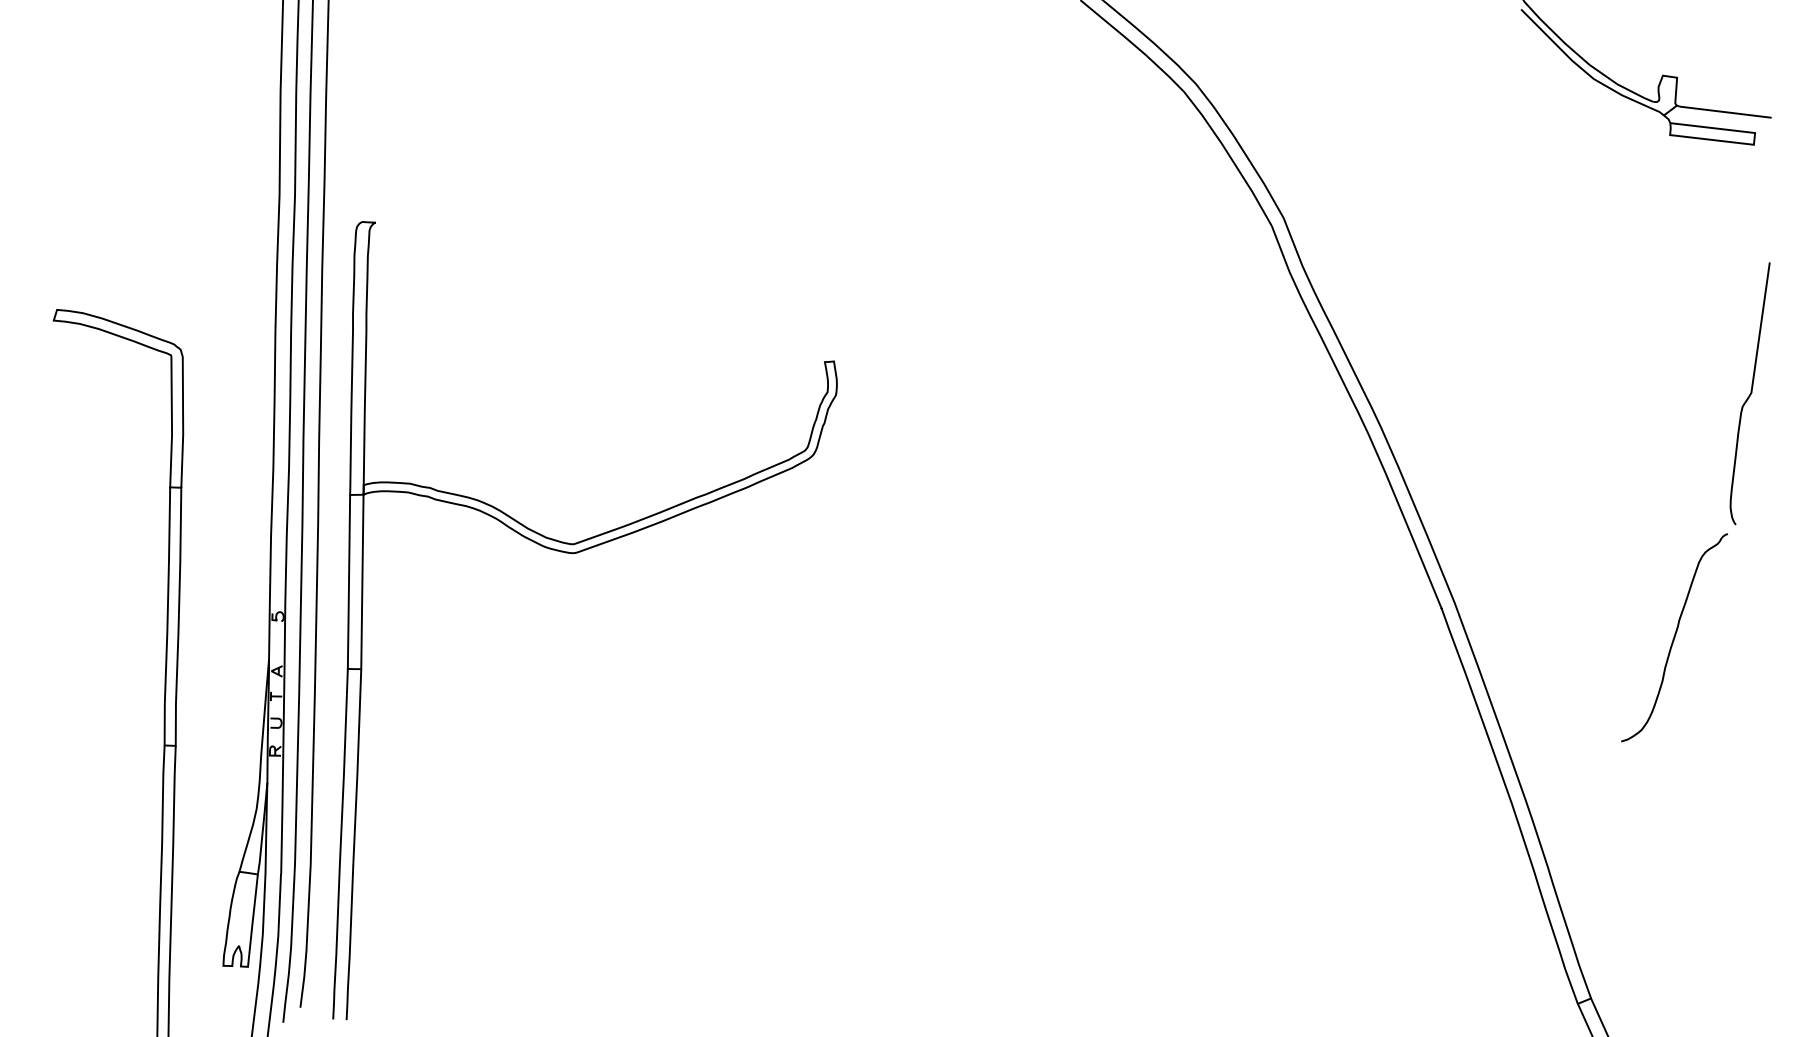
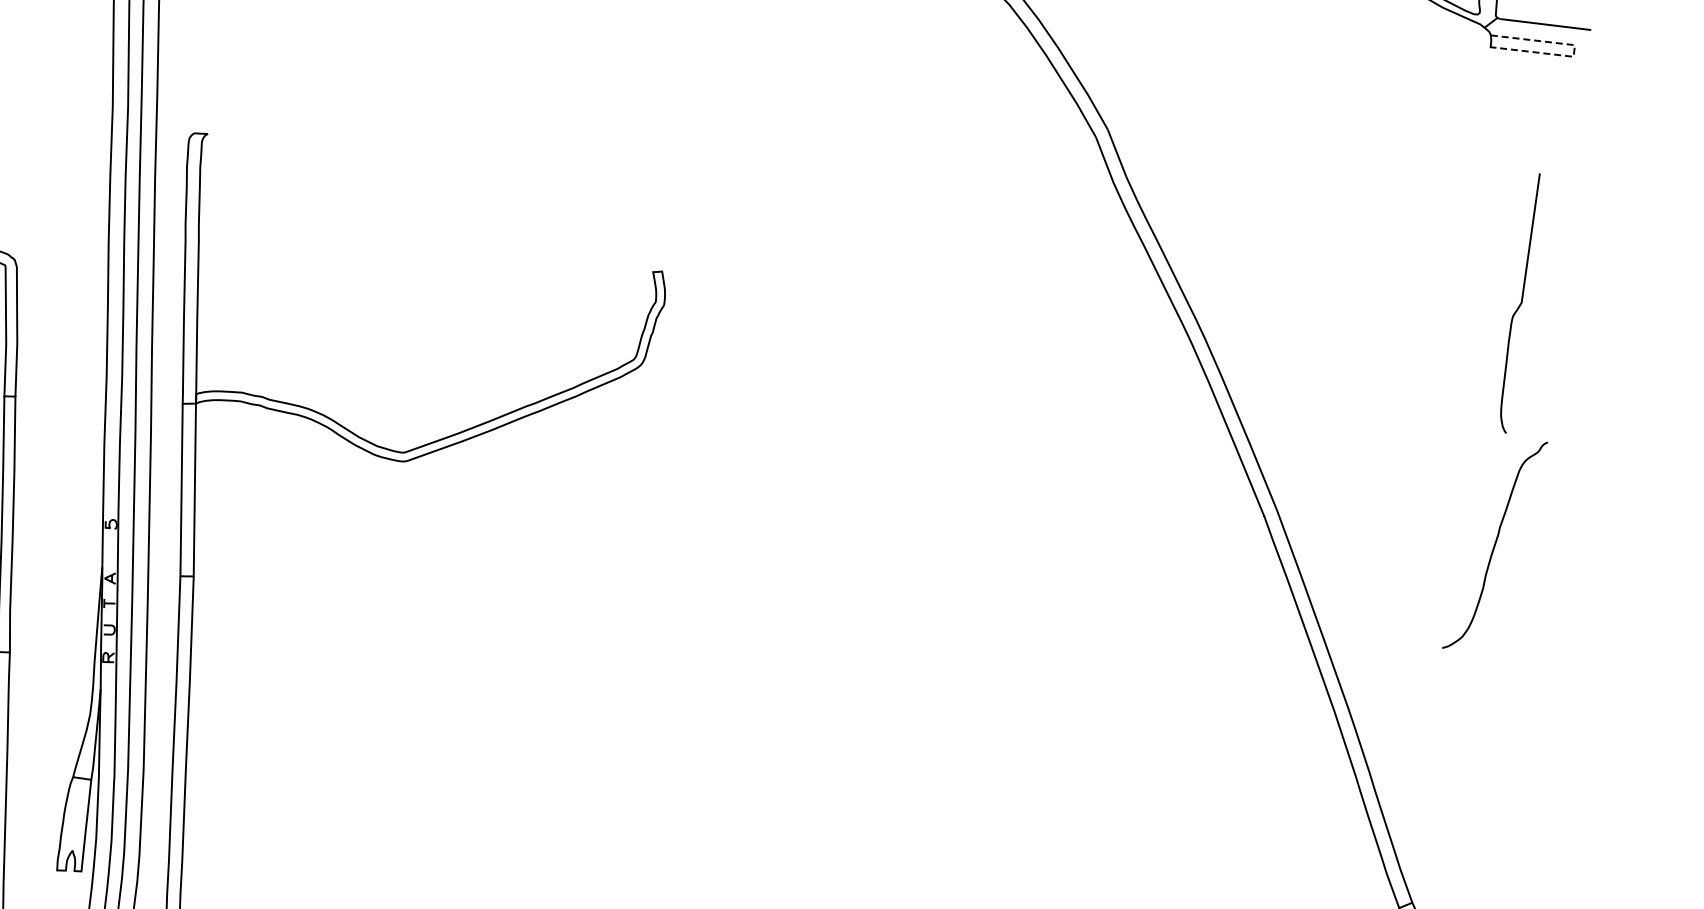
line: (1754, 135) -> (1574, 47), solid -> dashed
curve: (1750, 393) -> (1520, 303), moved

